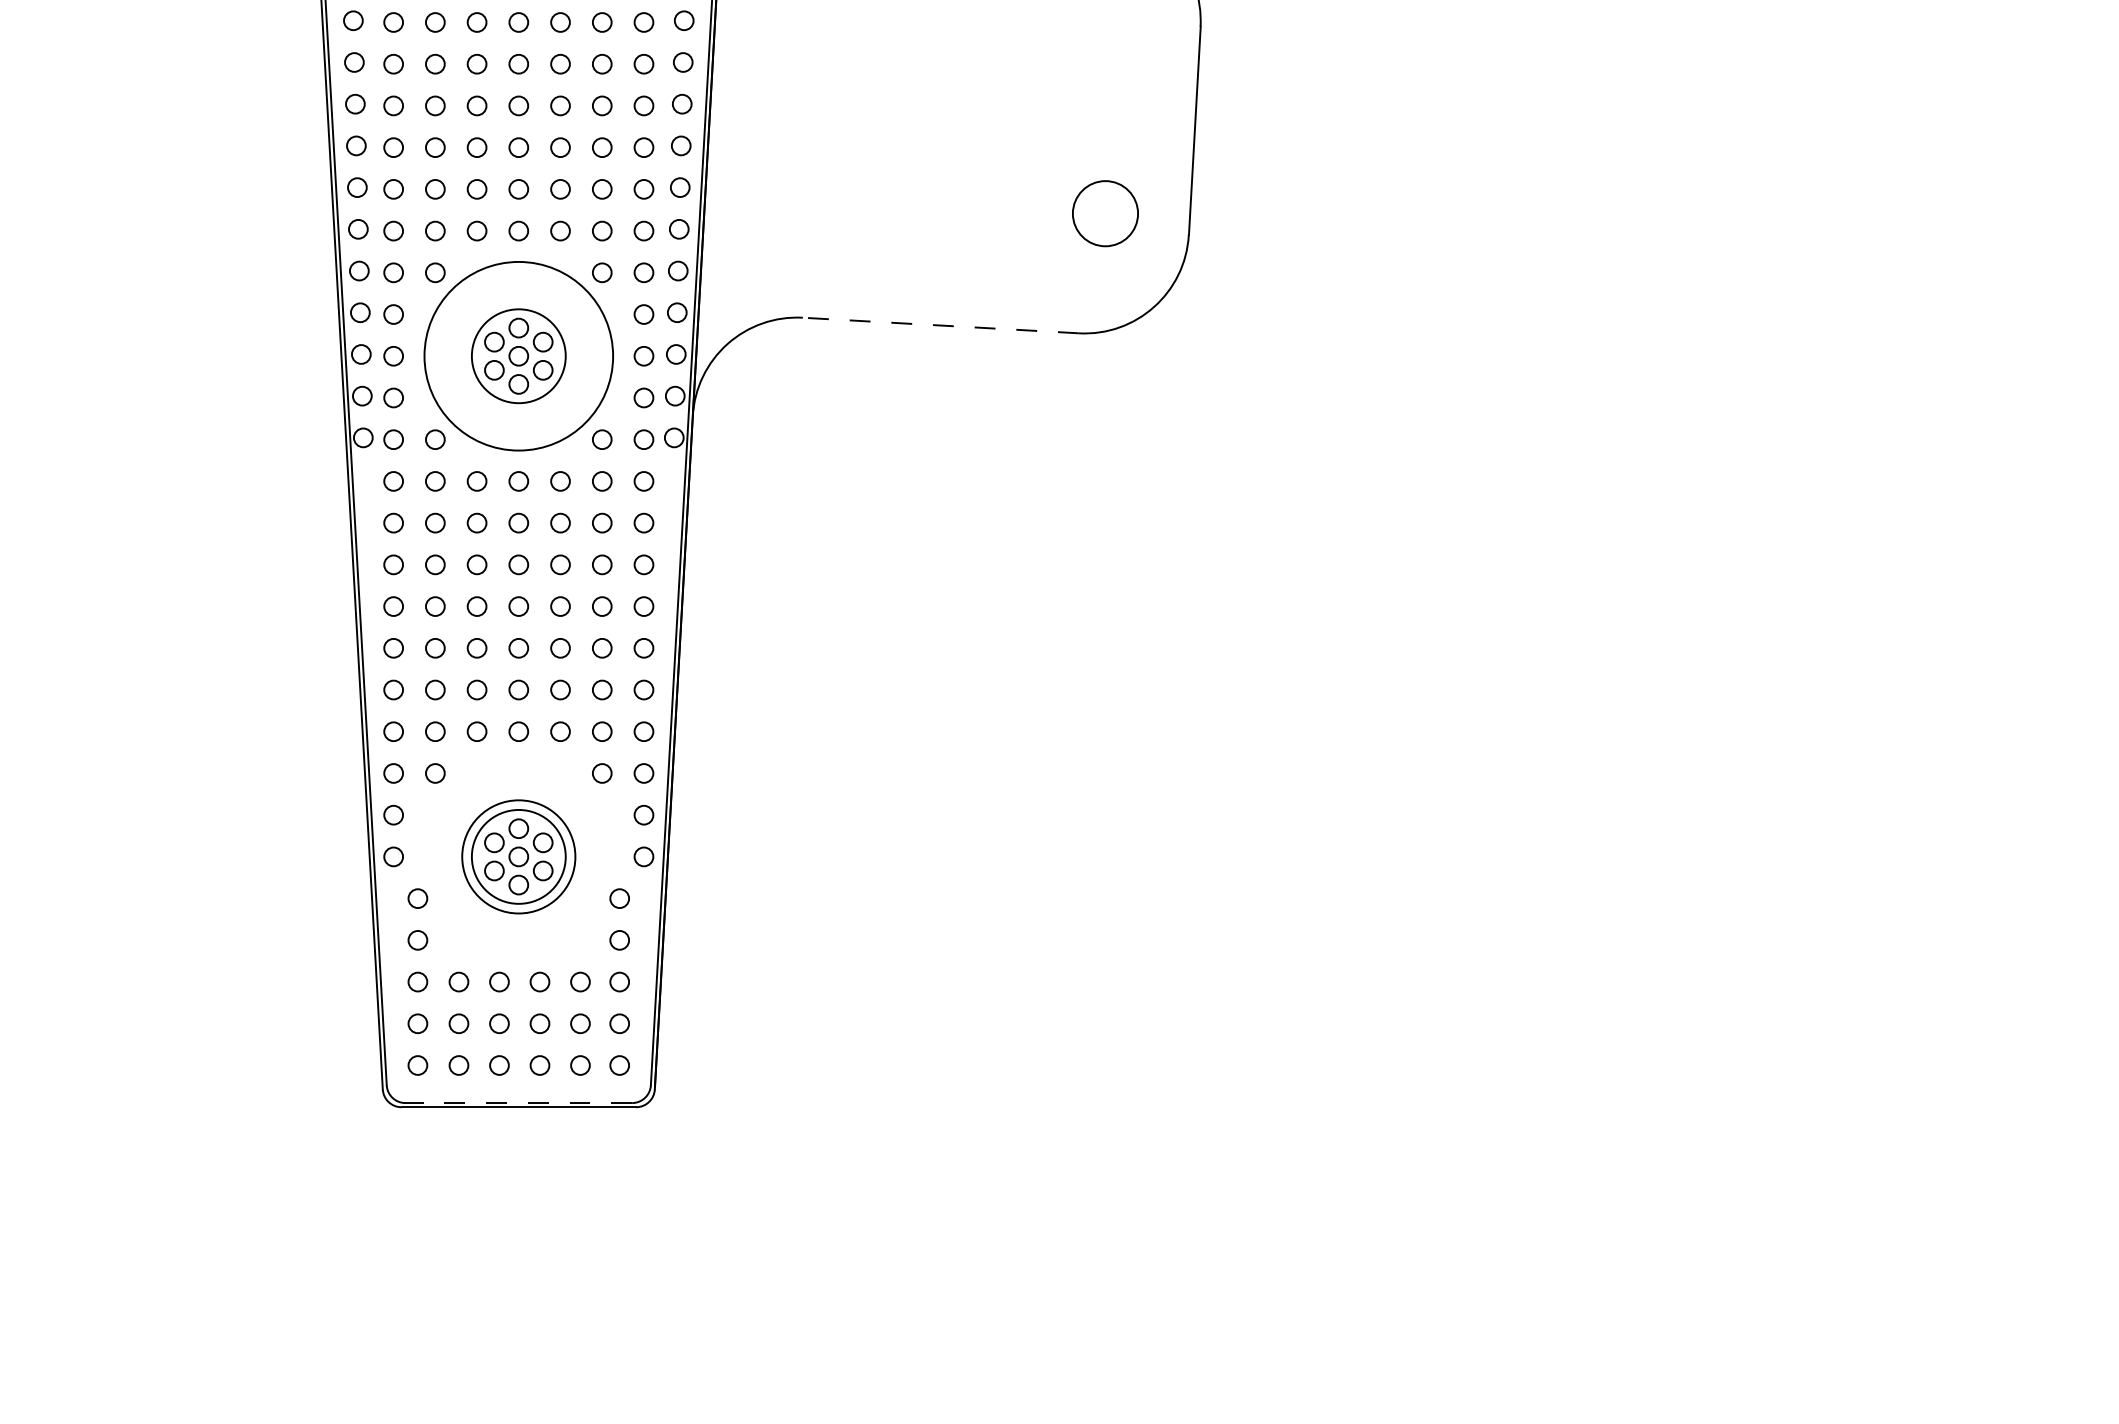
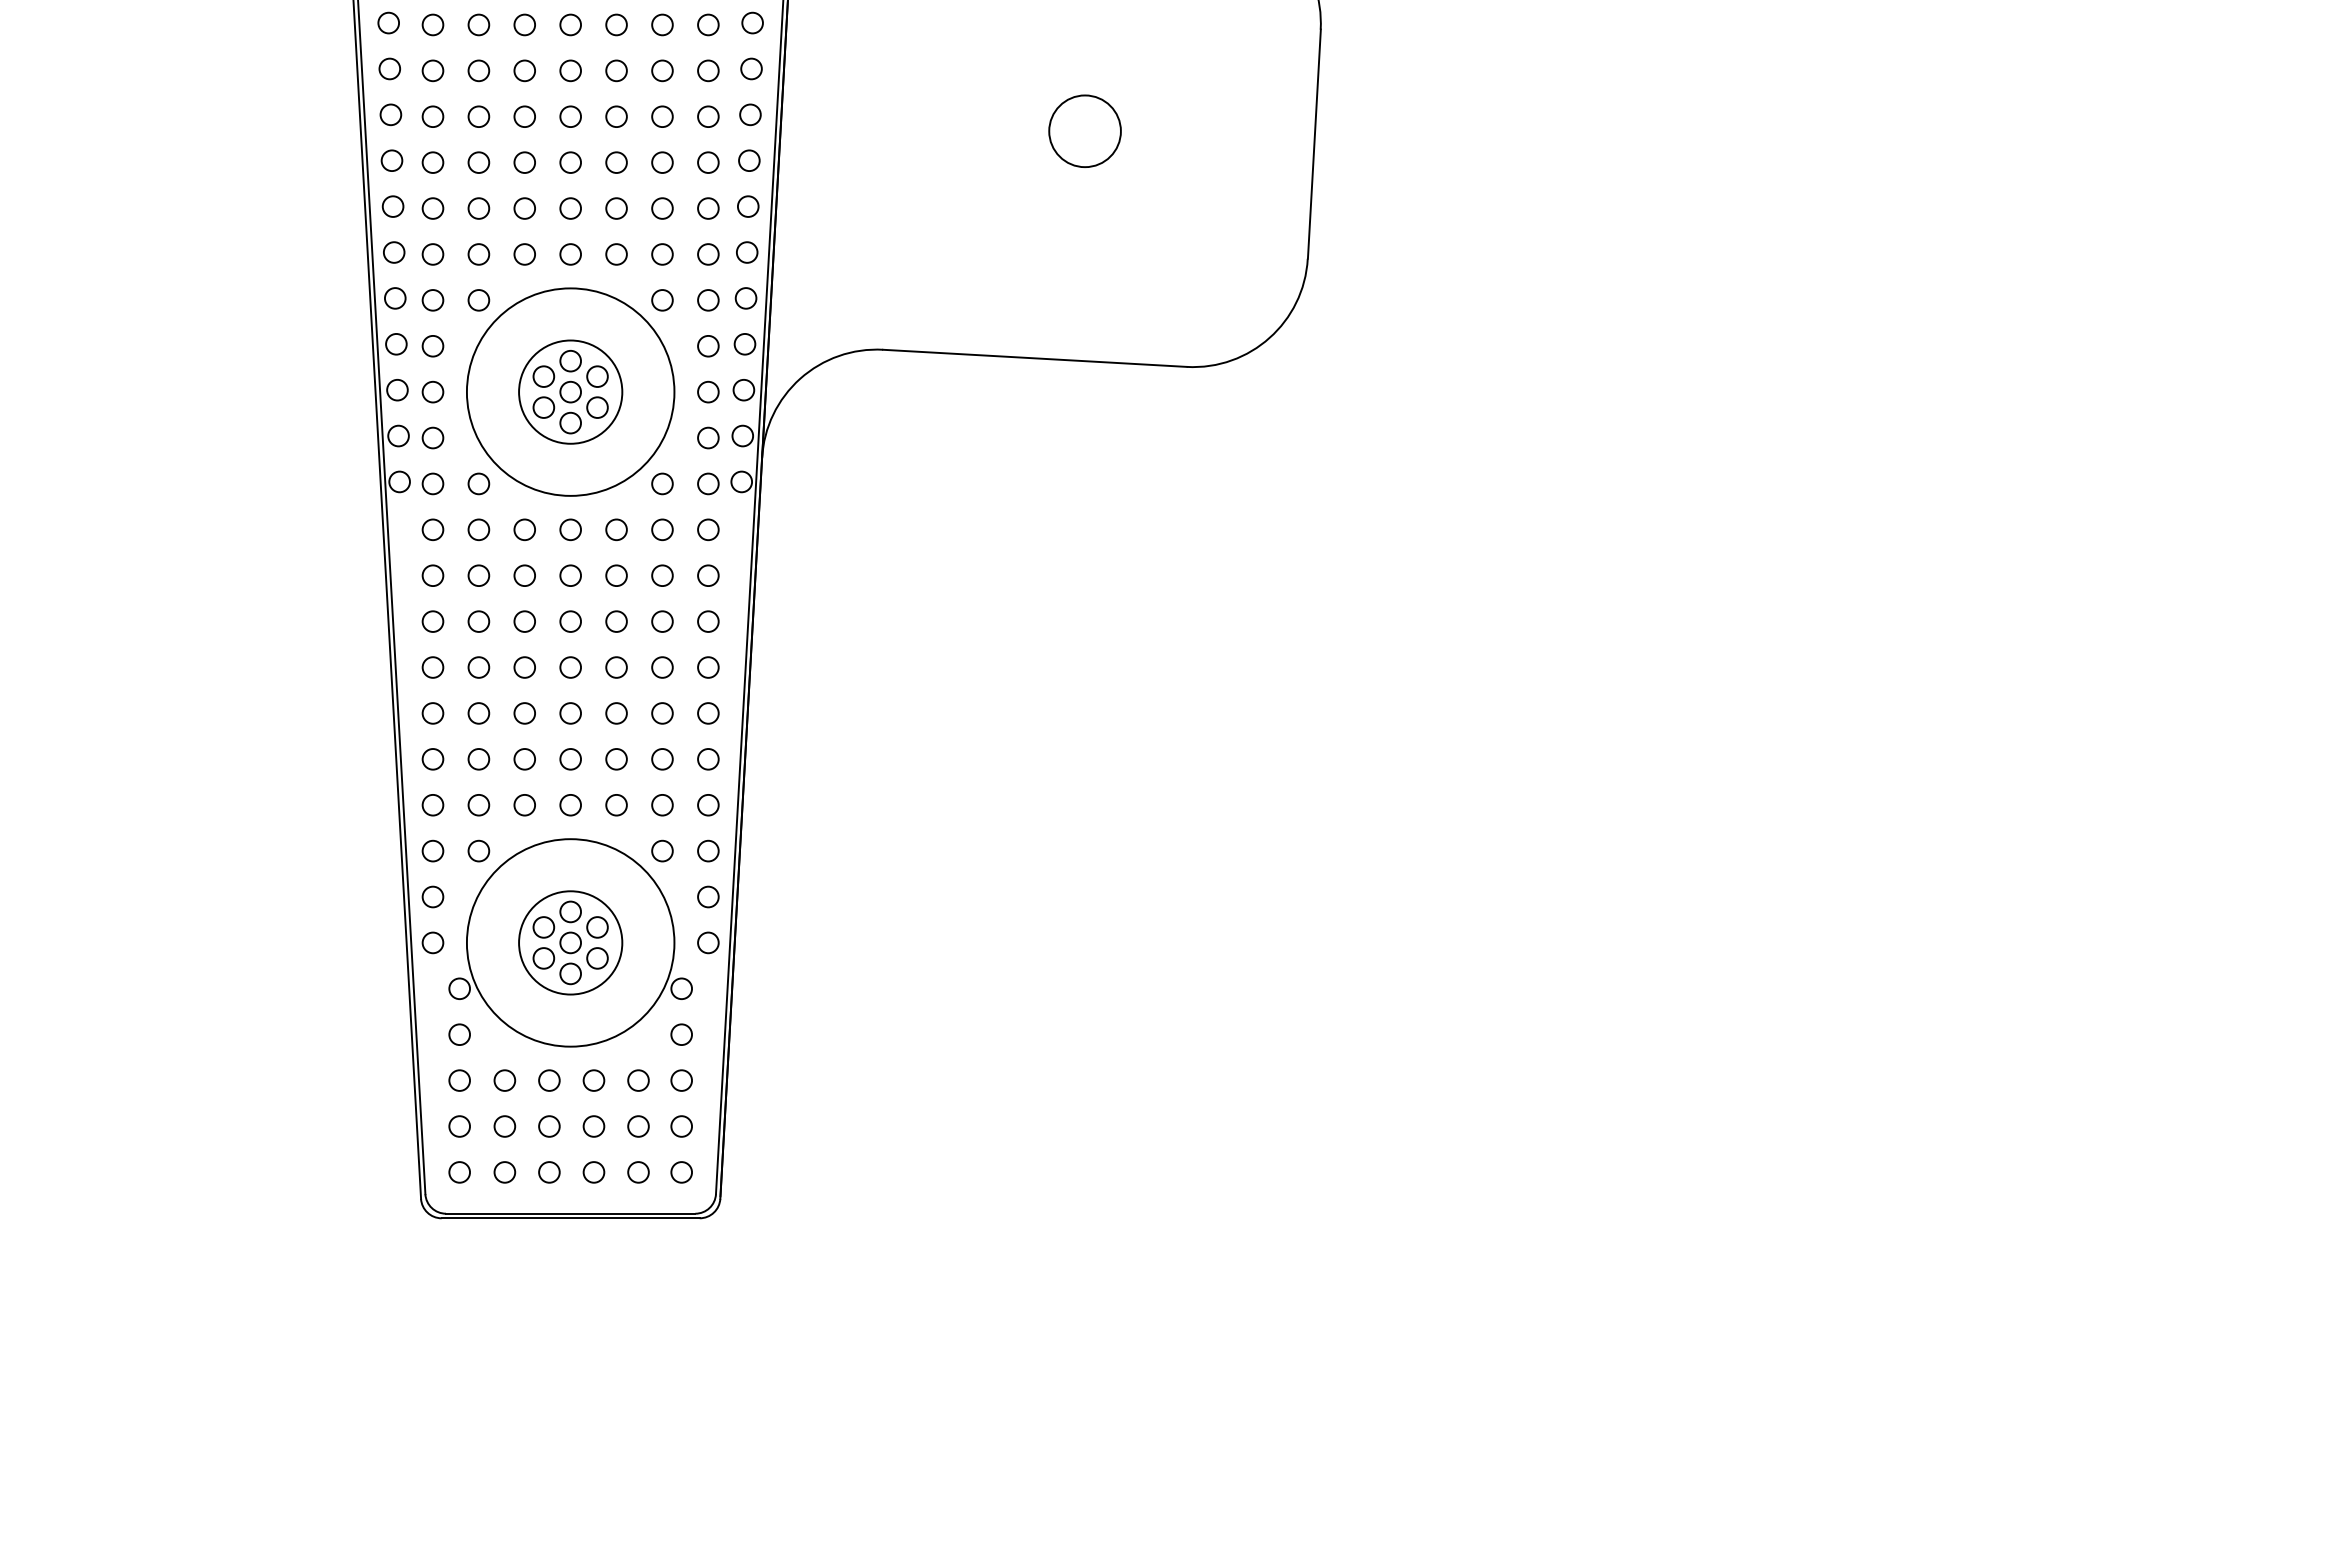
circle: (1104, 212) -> (1084, 130), moved
line: (940, 325) -> (1034, 358), dashed -> solid
circle: (518, 856) -> (570, 942), size x1.67
line: (518, 1102) -> (570, 1213), dashed -> solid

